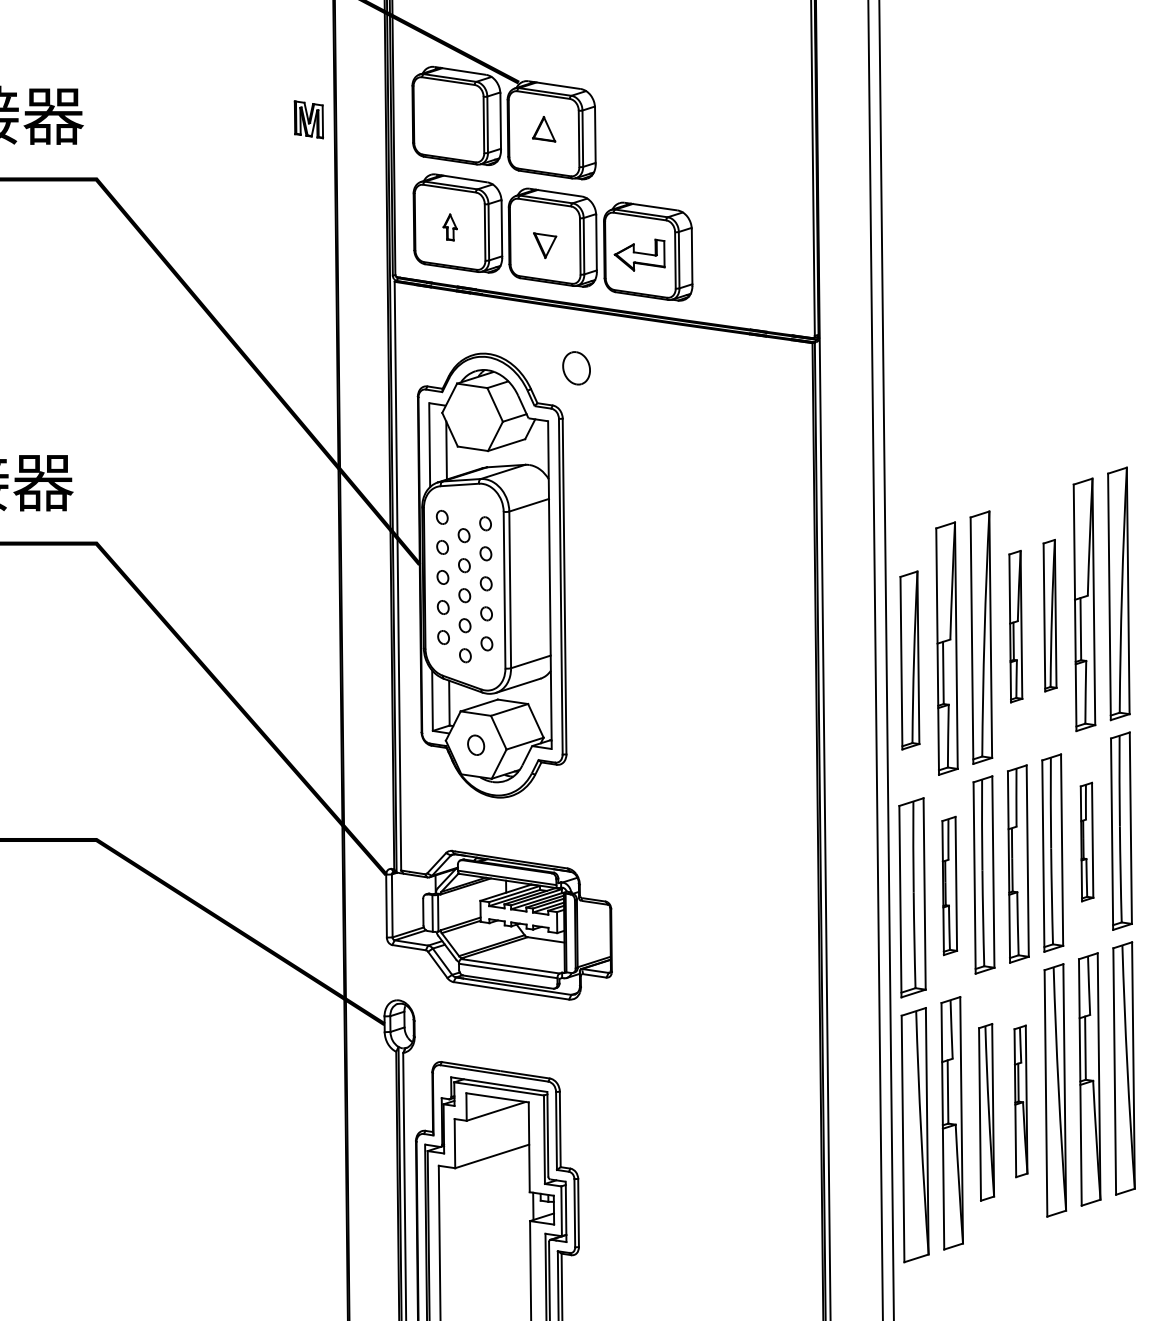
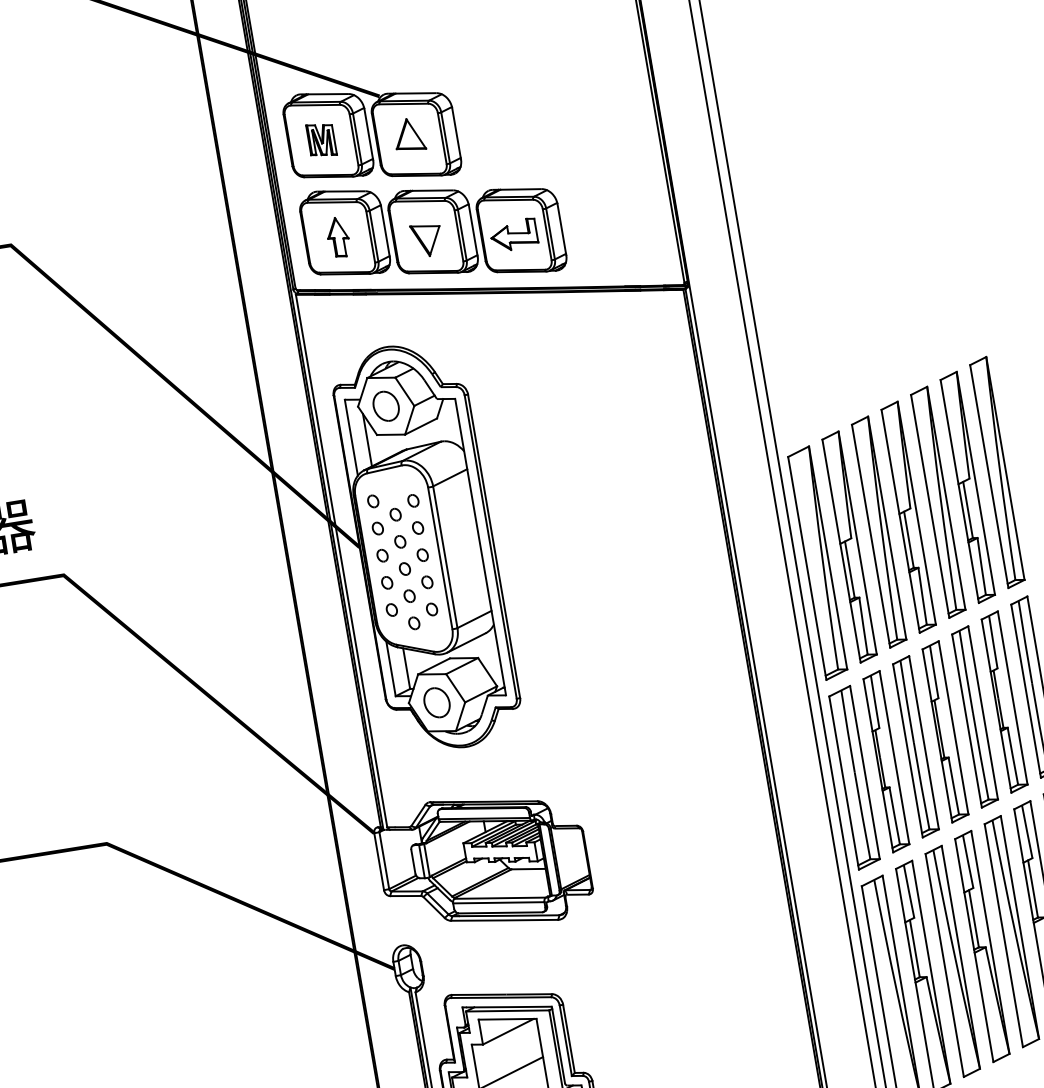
part: (308, 119) -> (321, 139), moved
part: (543, 128) -> (408, 134), size x1.43
part: (450, 227) -> (338, 237), size x1.67
part: (544, 245) -> (426, 240), size x1.43
part: (576, 368) -> (386, 406), moved
part: (1049, 615) -> (937, 502), size x1.67
part: (1015, 626) -> (908, 517), size x1.67
part: (909, 660) -> (817, 563), size x1.43
part: (475, 745) -> (436, 703), size x1.67
part: (1086, 841) -> (1003, 701), size x1.67
part: (949, 885) -> (886, 761), size x1.43
part: (1020, 1101) -> (981, 946), size x1.67
part: (986, 1112) -> (952, 961), size x1.43

